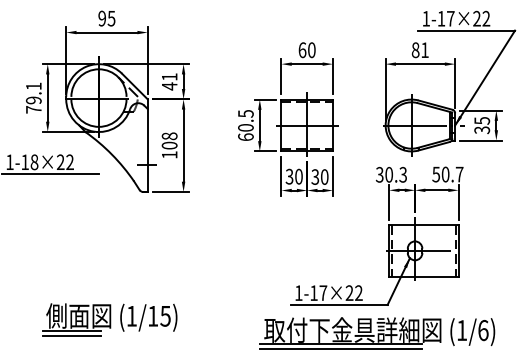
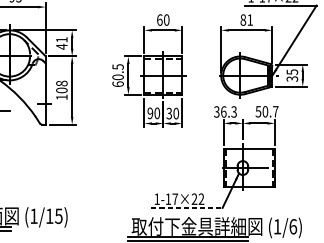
text: (389, 174) -> (224, 111), 30.3 -> 36.3
text: (289, 176) -> (150, 113), 30 -> 90
line: (339, 304) -> (187, 207), solid -> dashed

